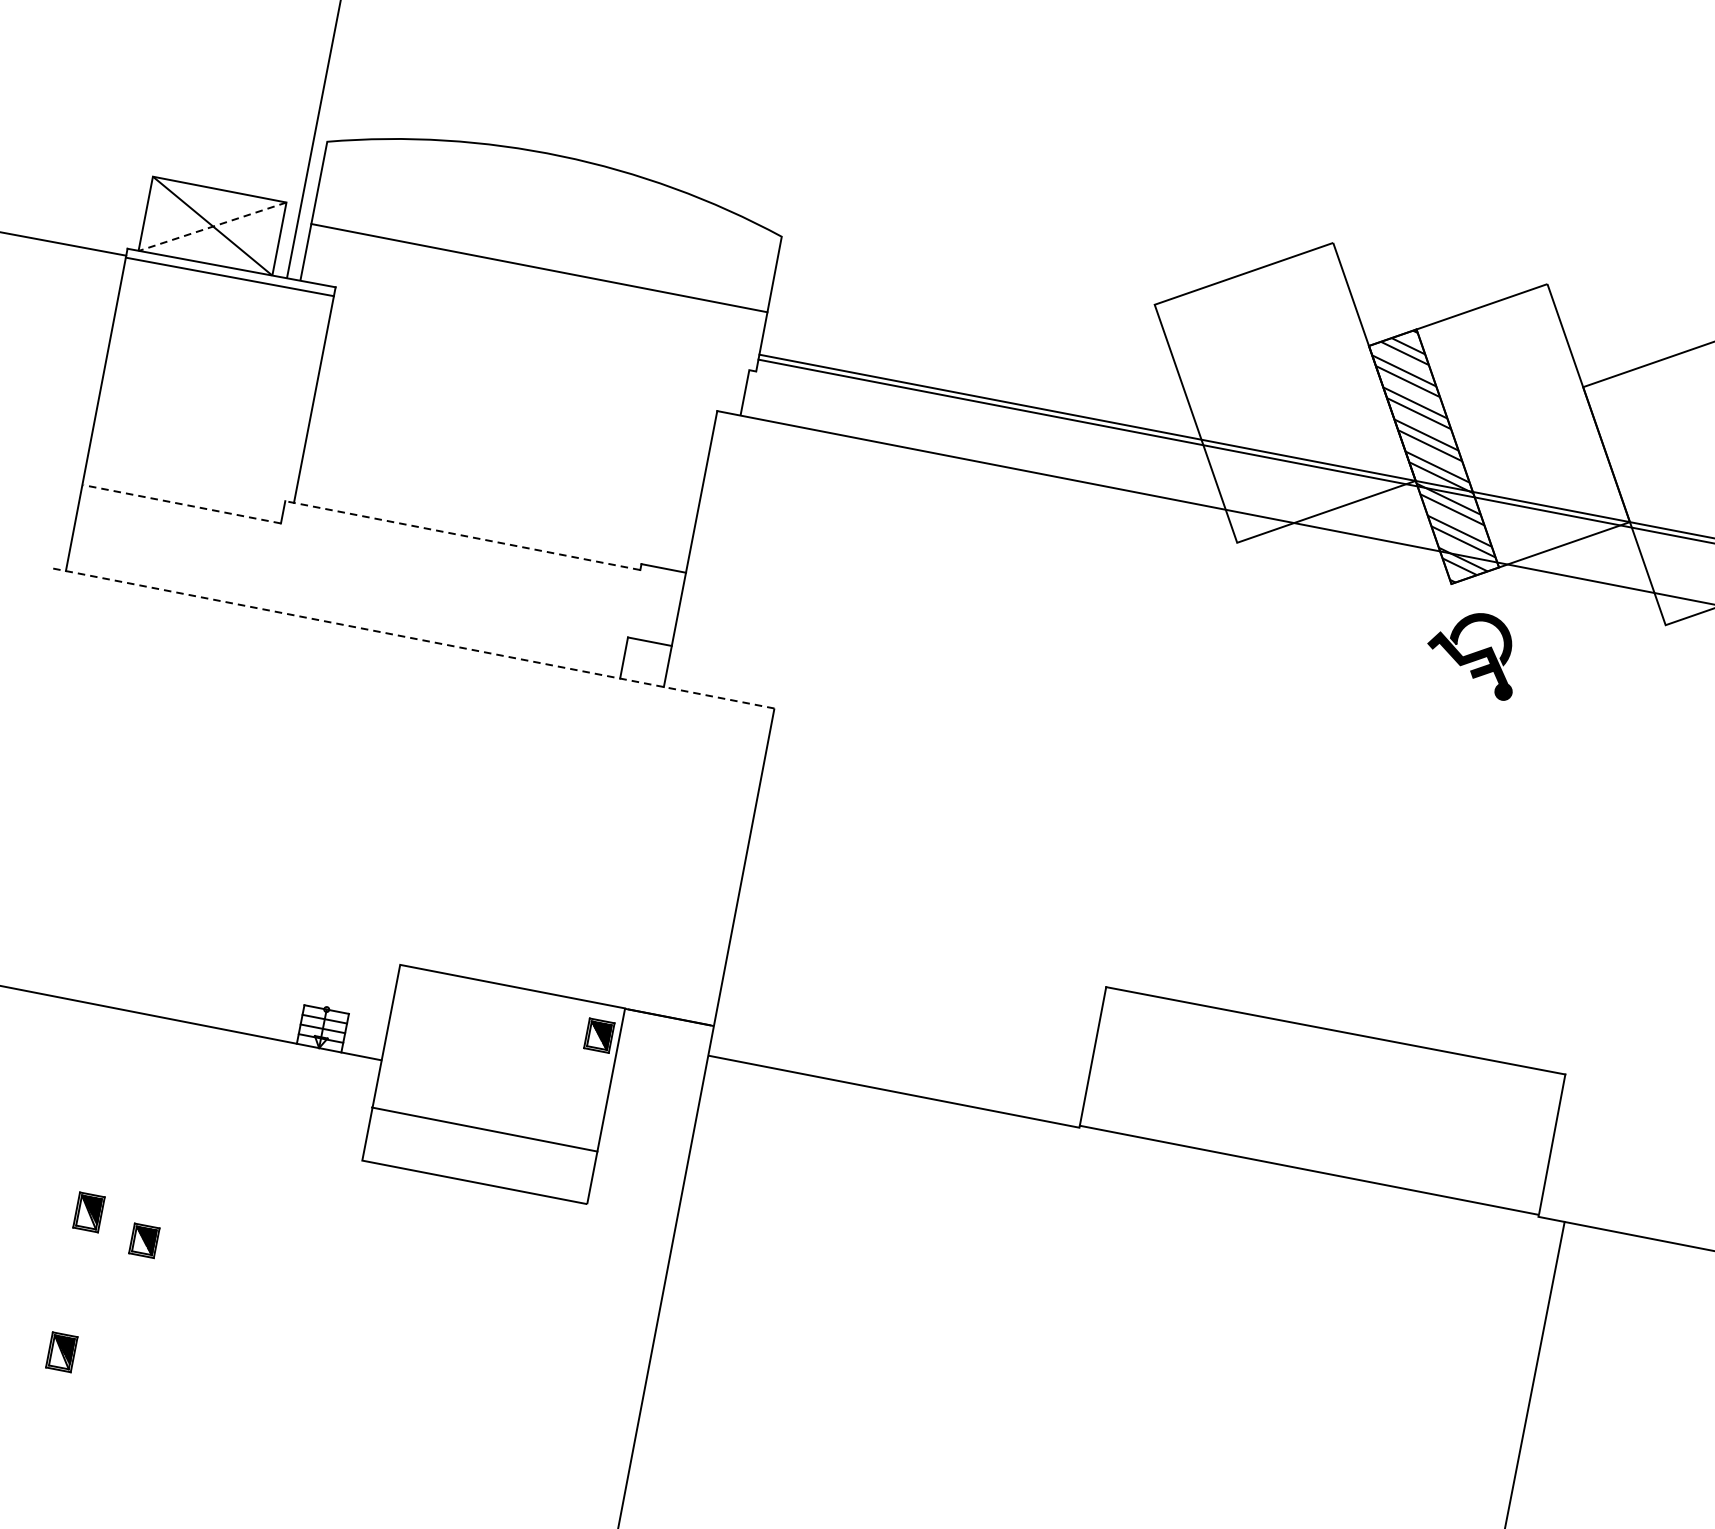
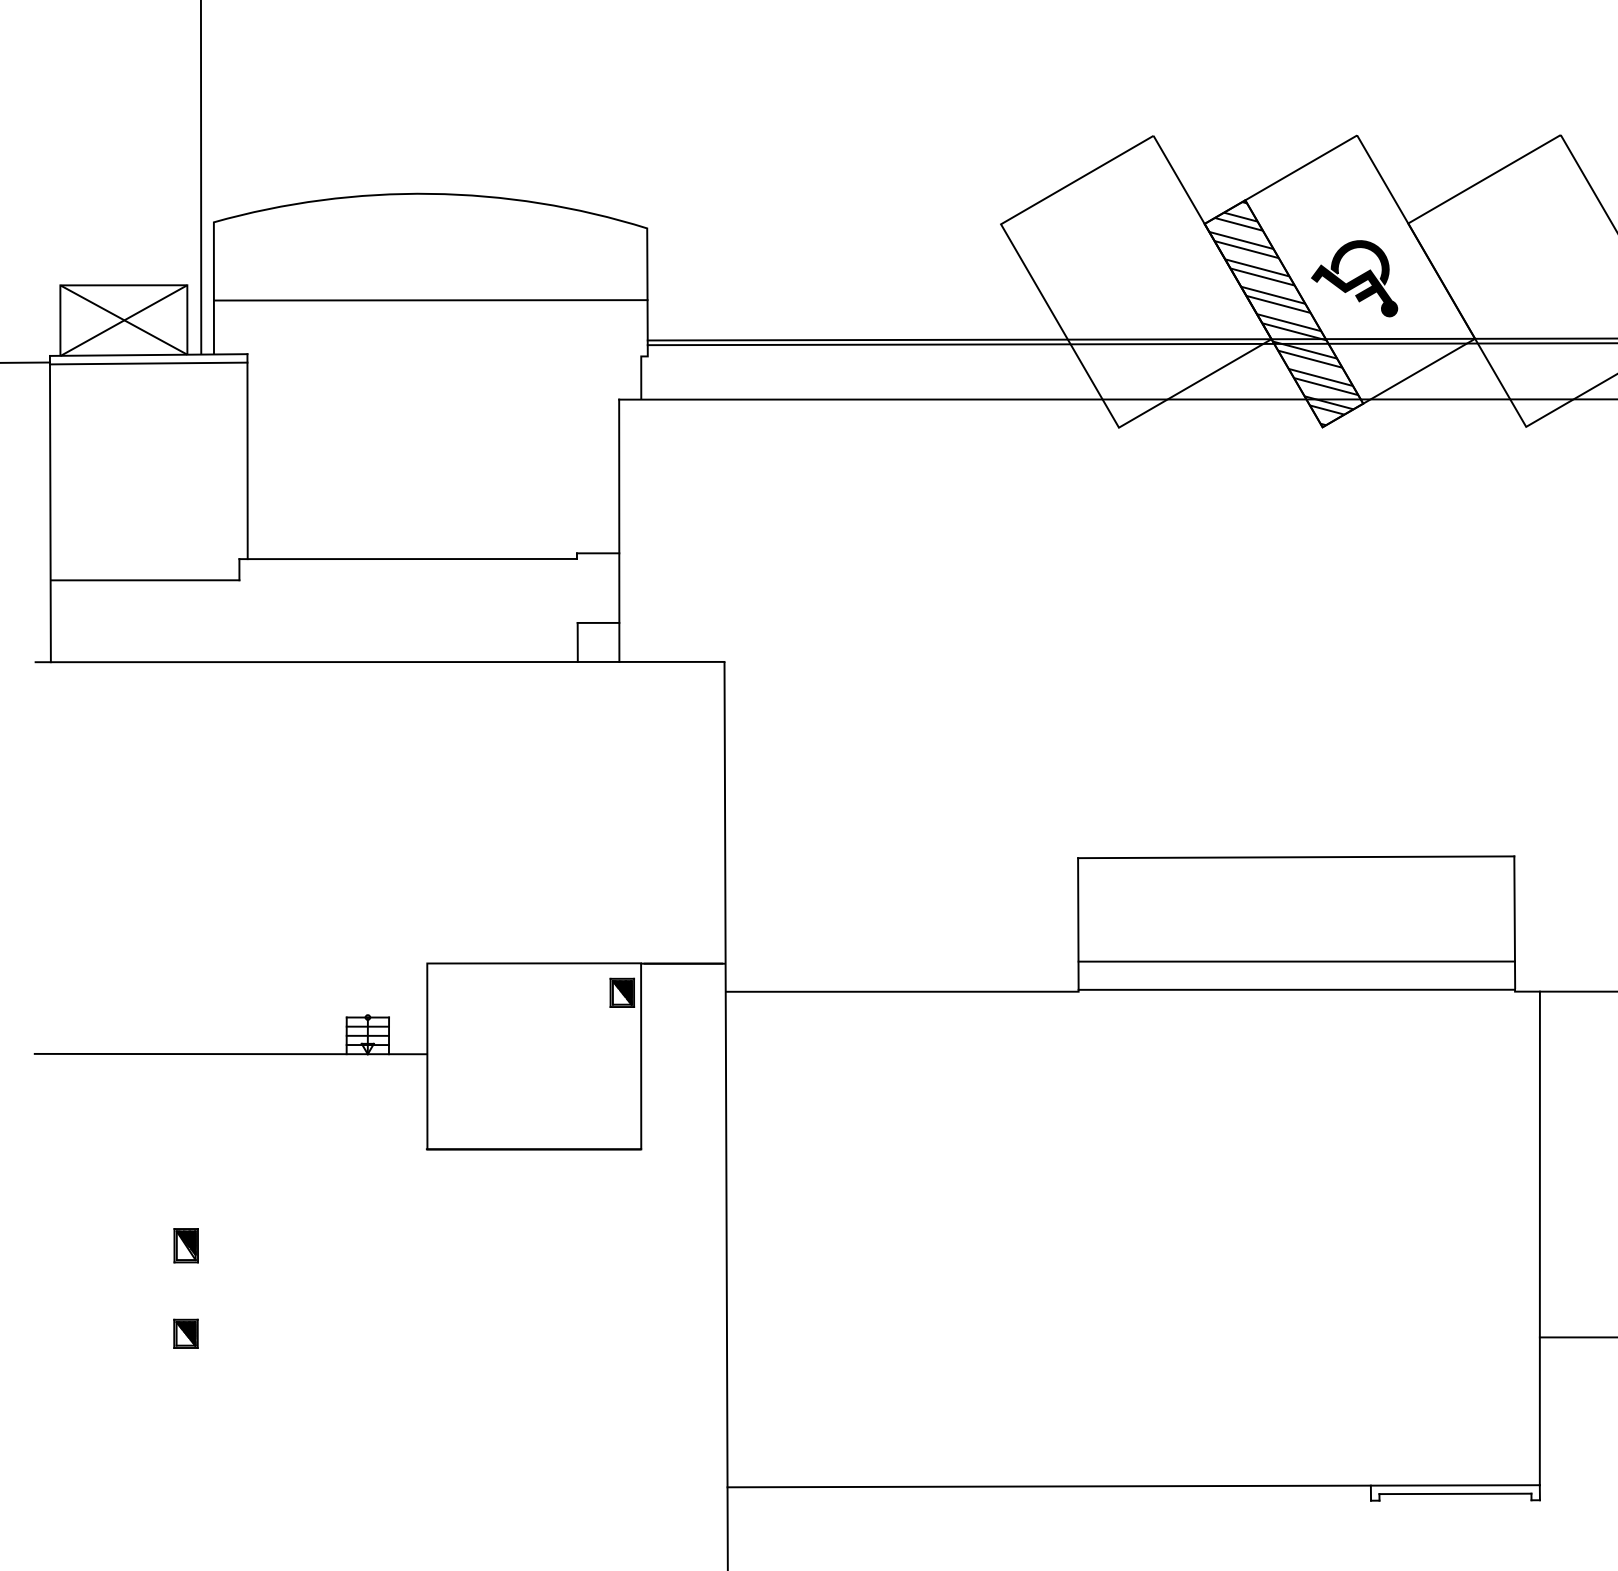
line: (212, 226) -> (123, 320), dashed -> solid
line: (182, 504) -> (145, 580), dashed -> solid
line: (463, 536) -> (408, 559), dashed -> solid
line: (411, 638) -> (379, 662), dashed -> solid
part: (1472, 652) -> (1354, 278), moved
line: (484, 1129) -> (533, 1149), moved
line: (1314, 1140) -> (1296, 961), added
part: (143, 1240) -> (185, 1333), moved
part: (61, 1351) -> (185, 1378), removed

